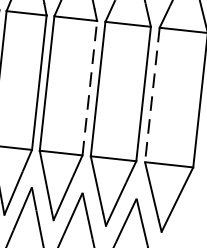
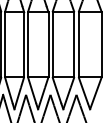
line: (89, 87) -> (48, 44), dashed -> solid
line: (151, 96) -> (78, 45), dashed -> solid

